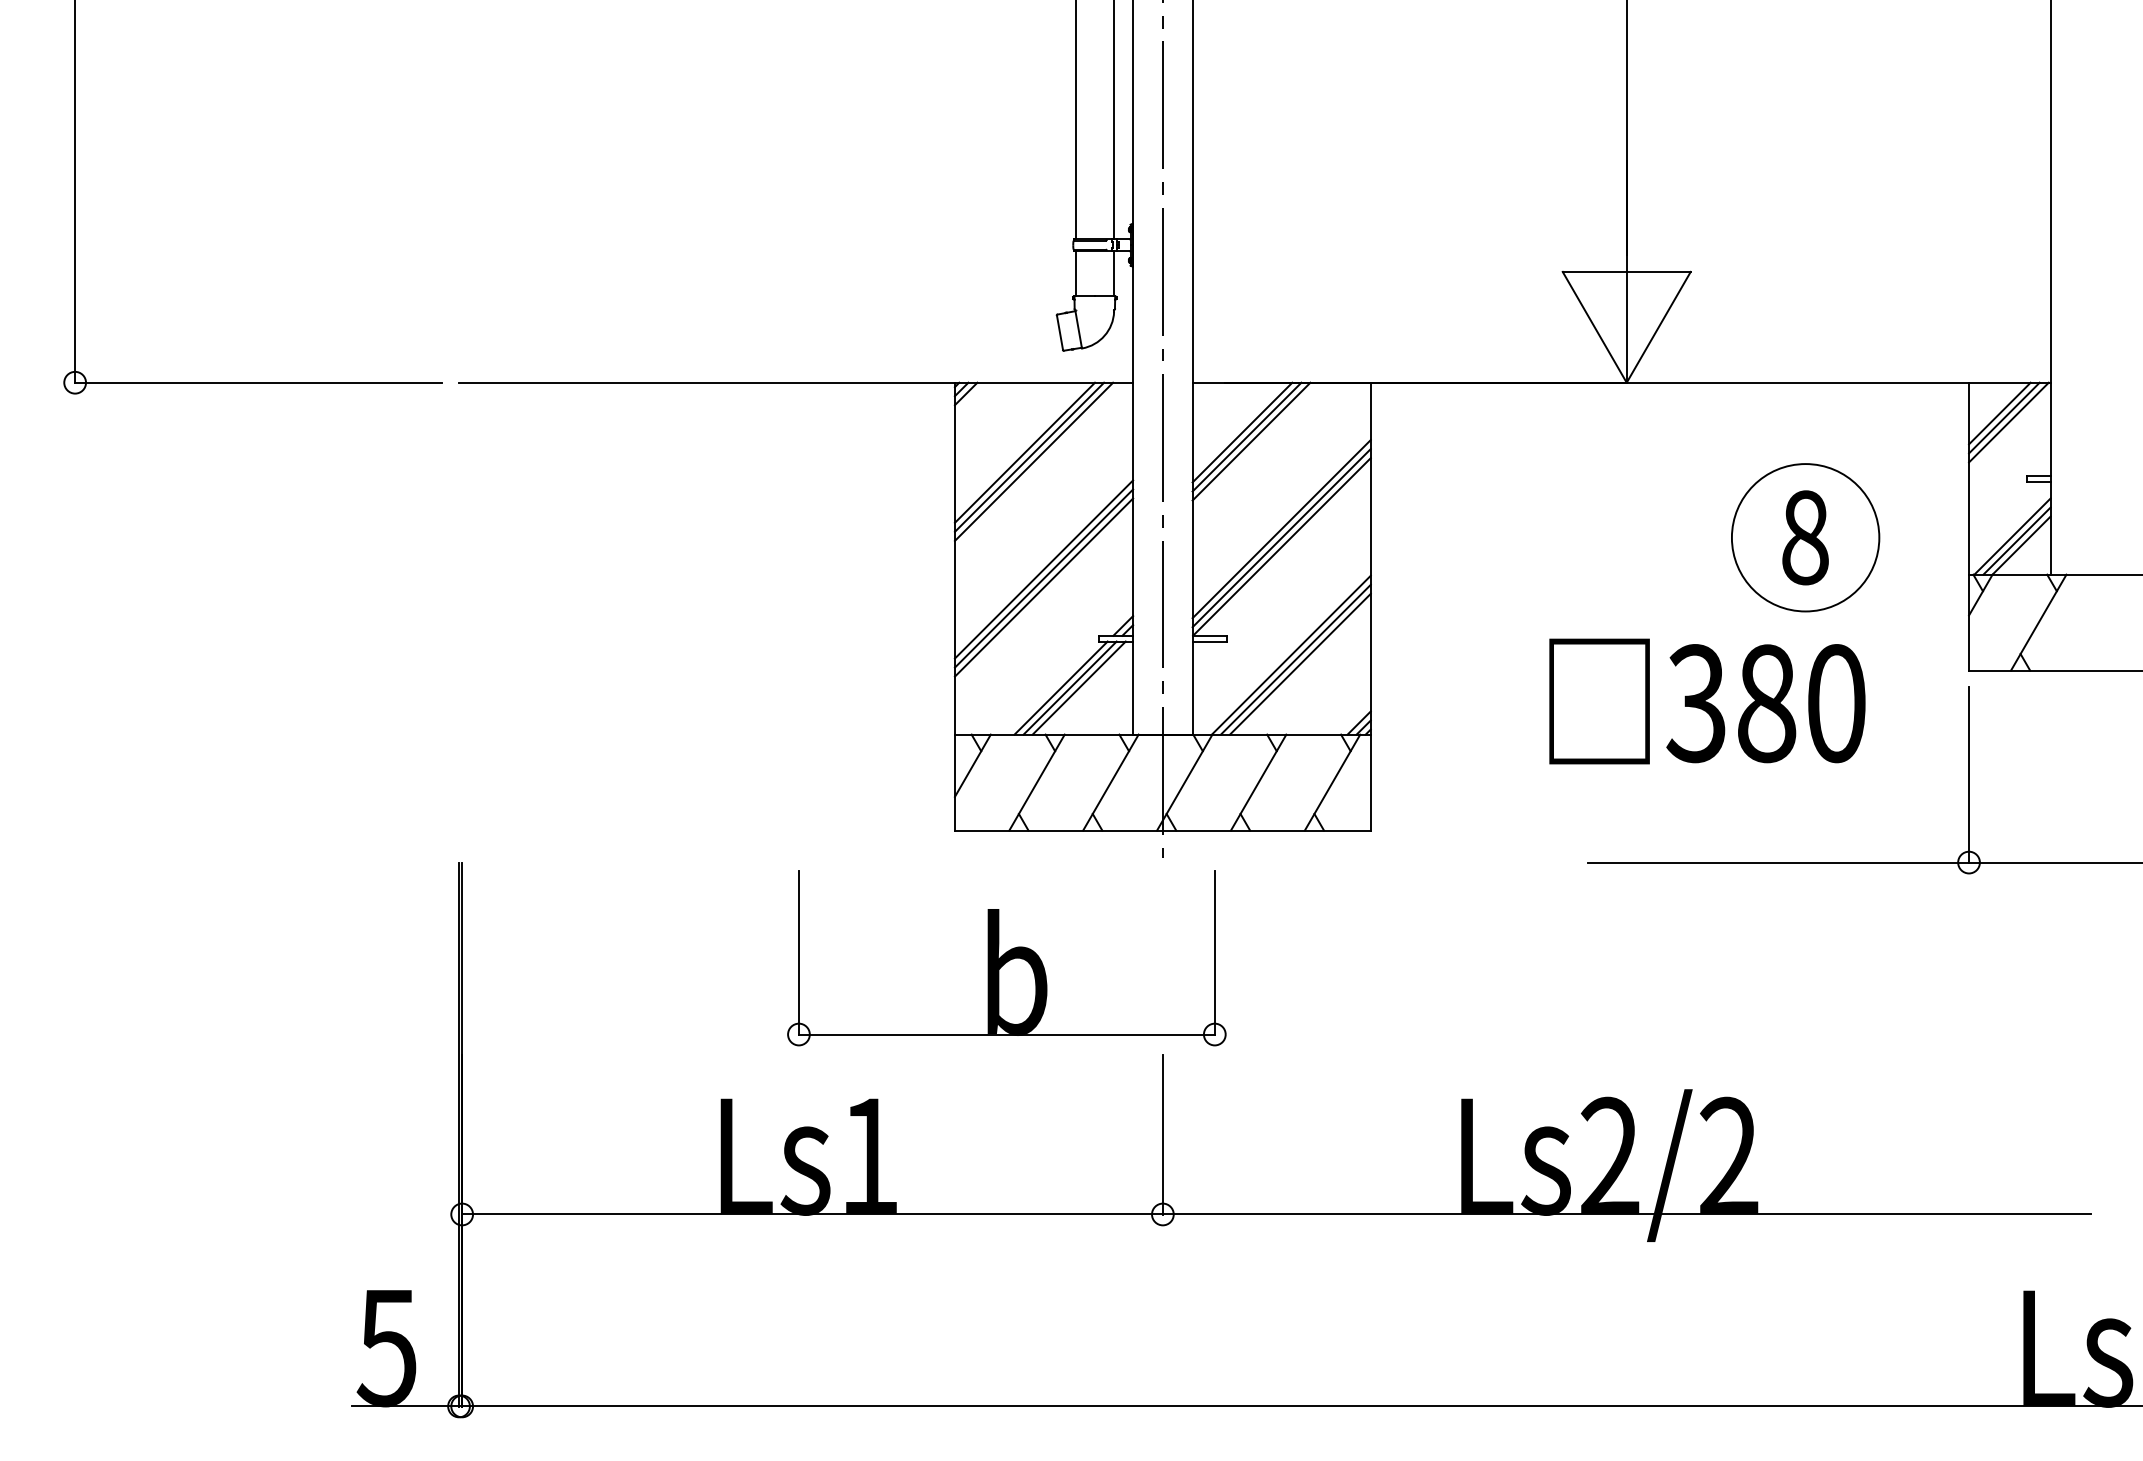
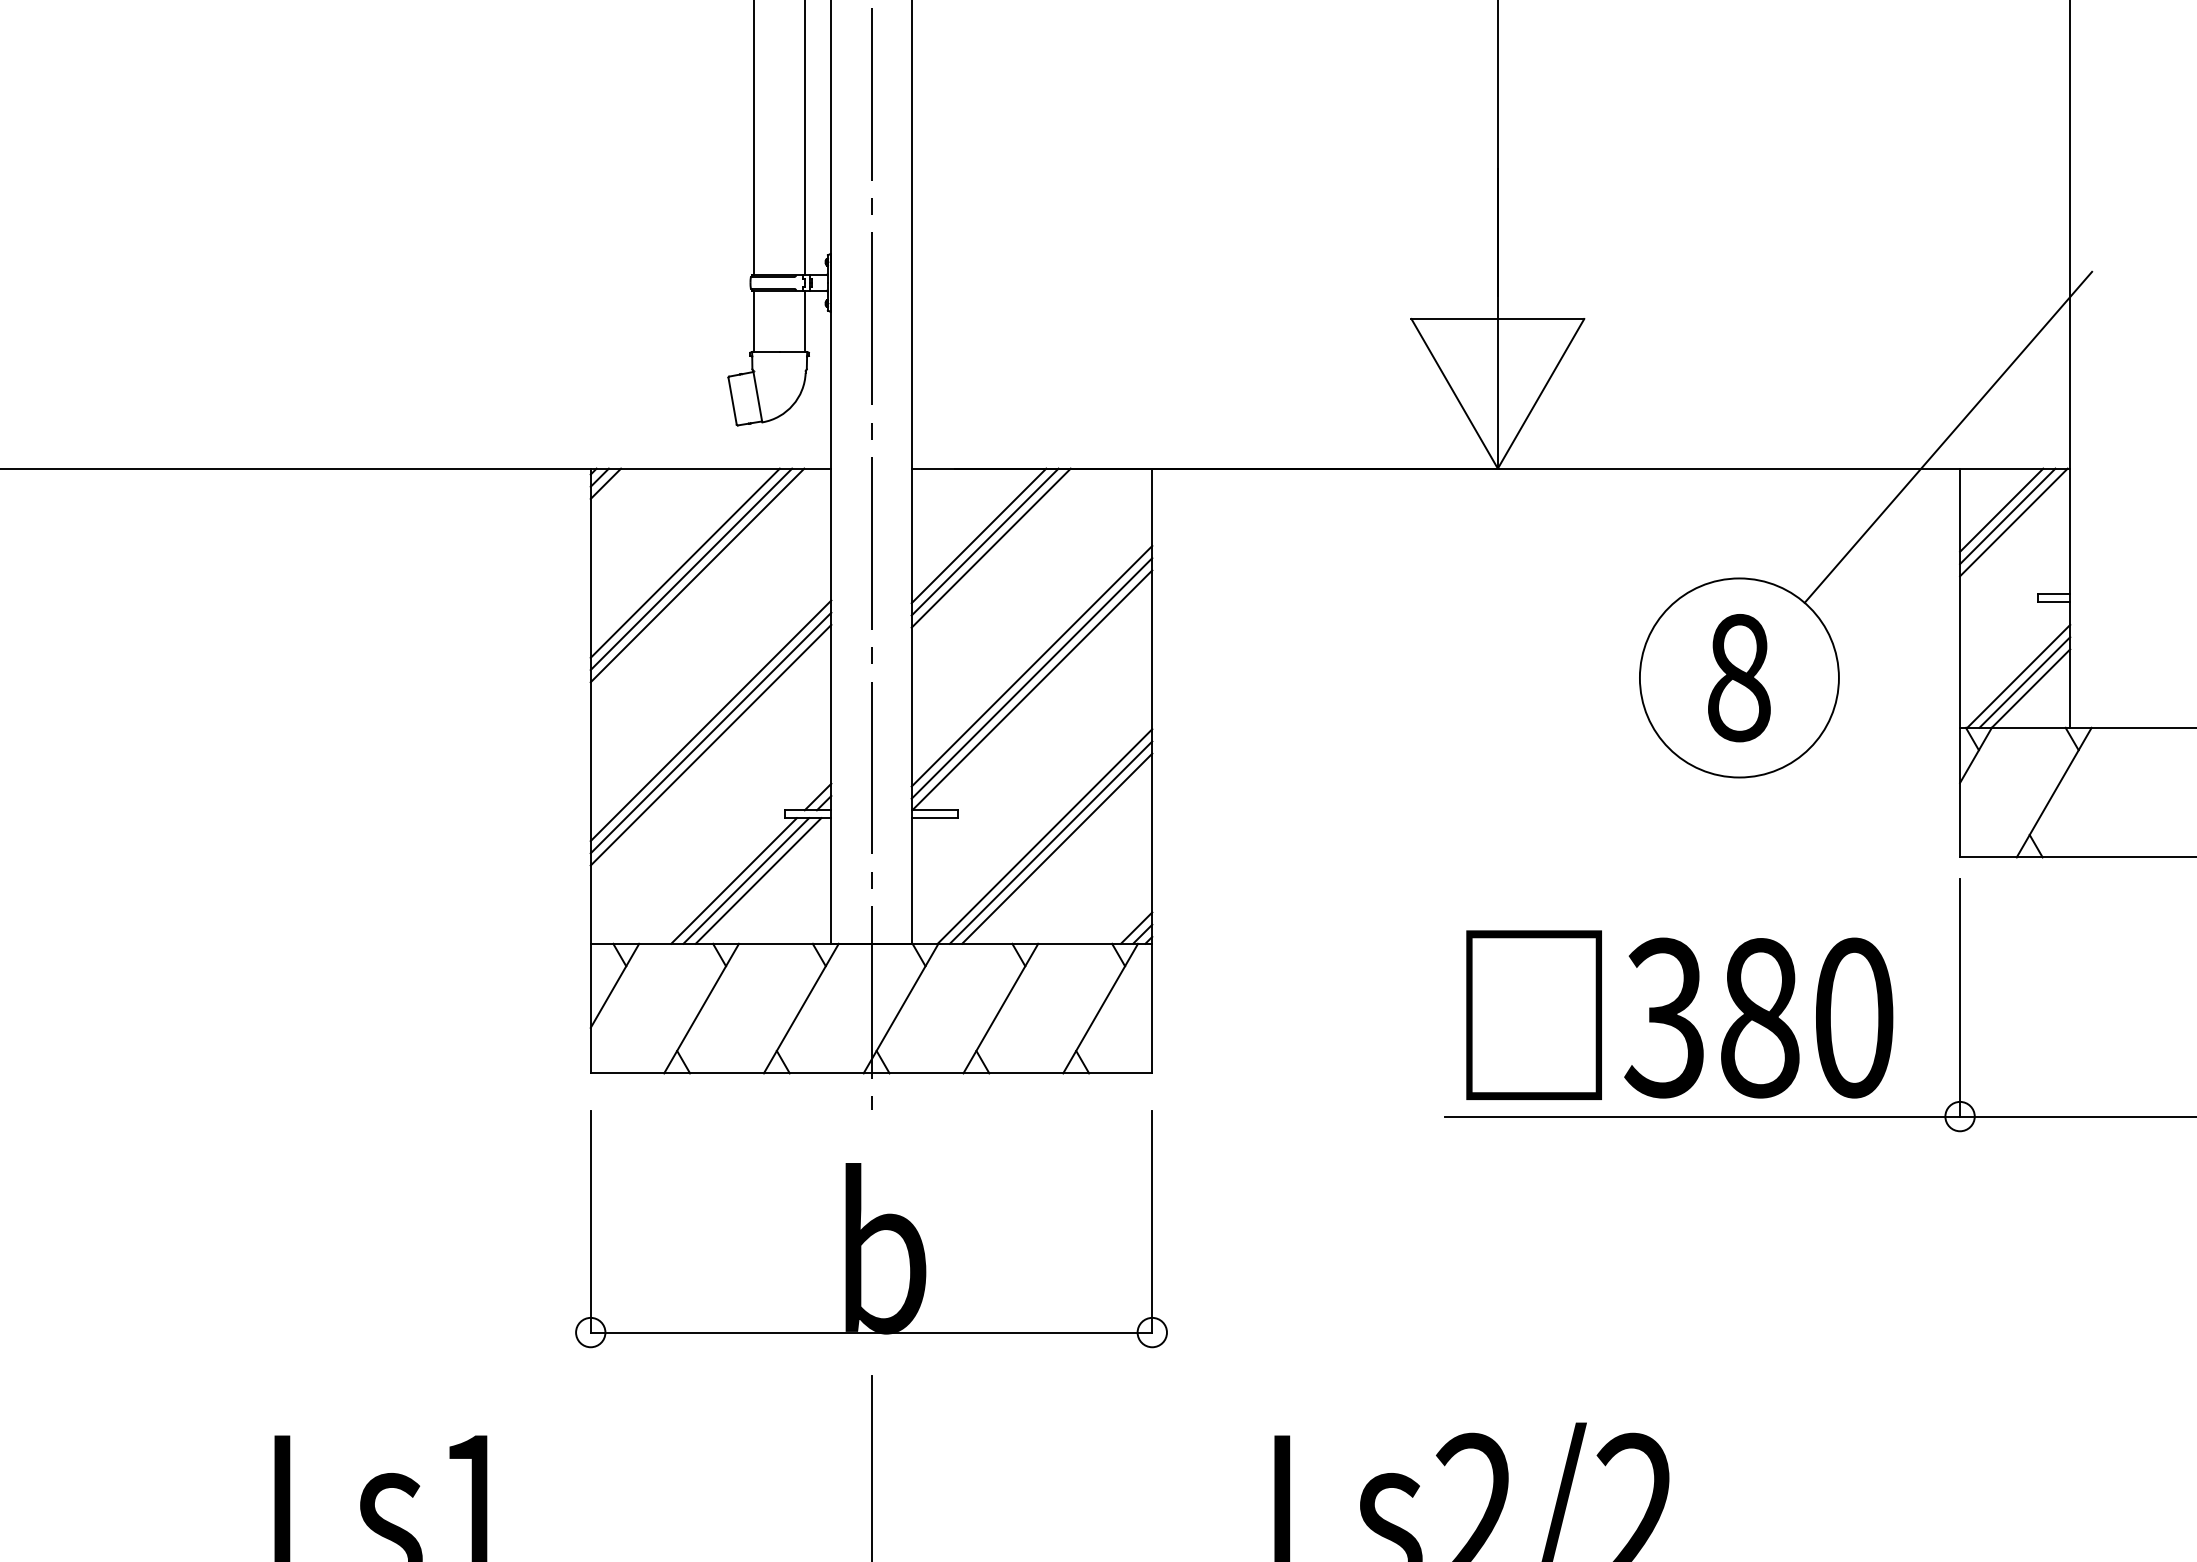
line: (1959, 359) -> (1947, 437), added
text: (1707, 701) -> (1679, 1015), moved
part: (1006, 958) -> (871, 1229), moved

